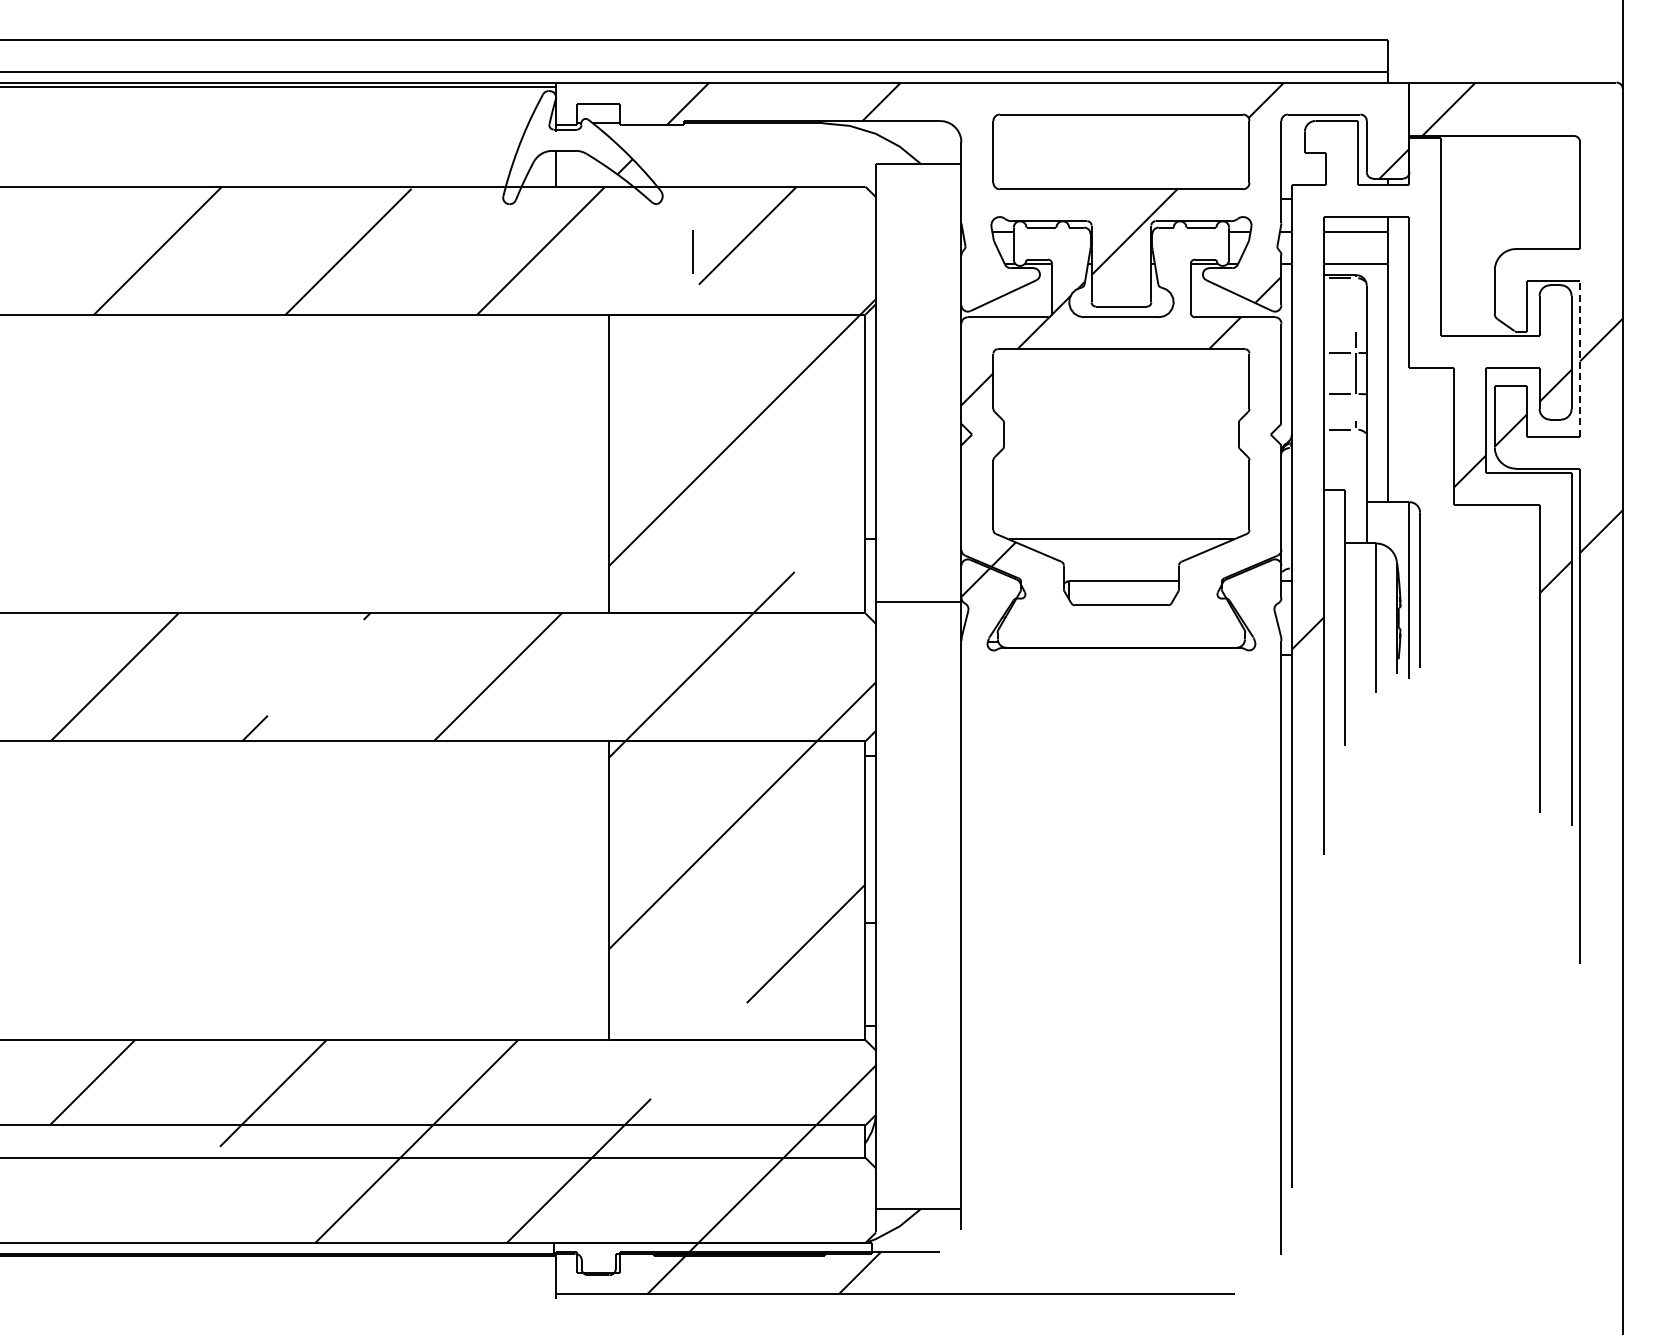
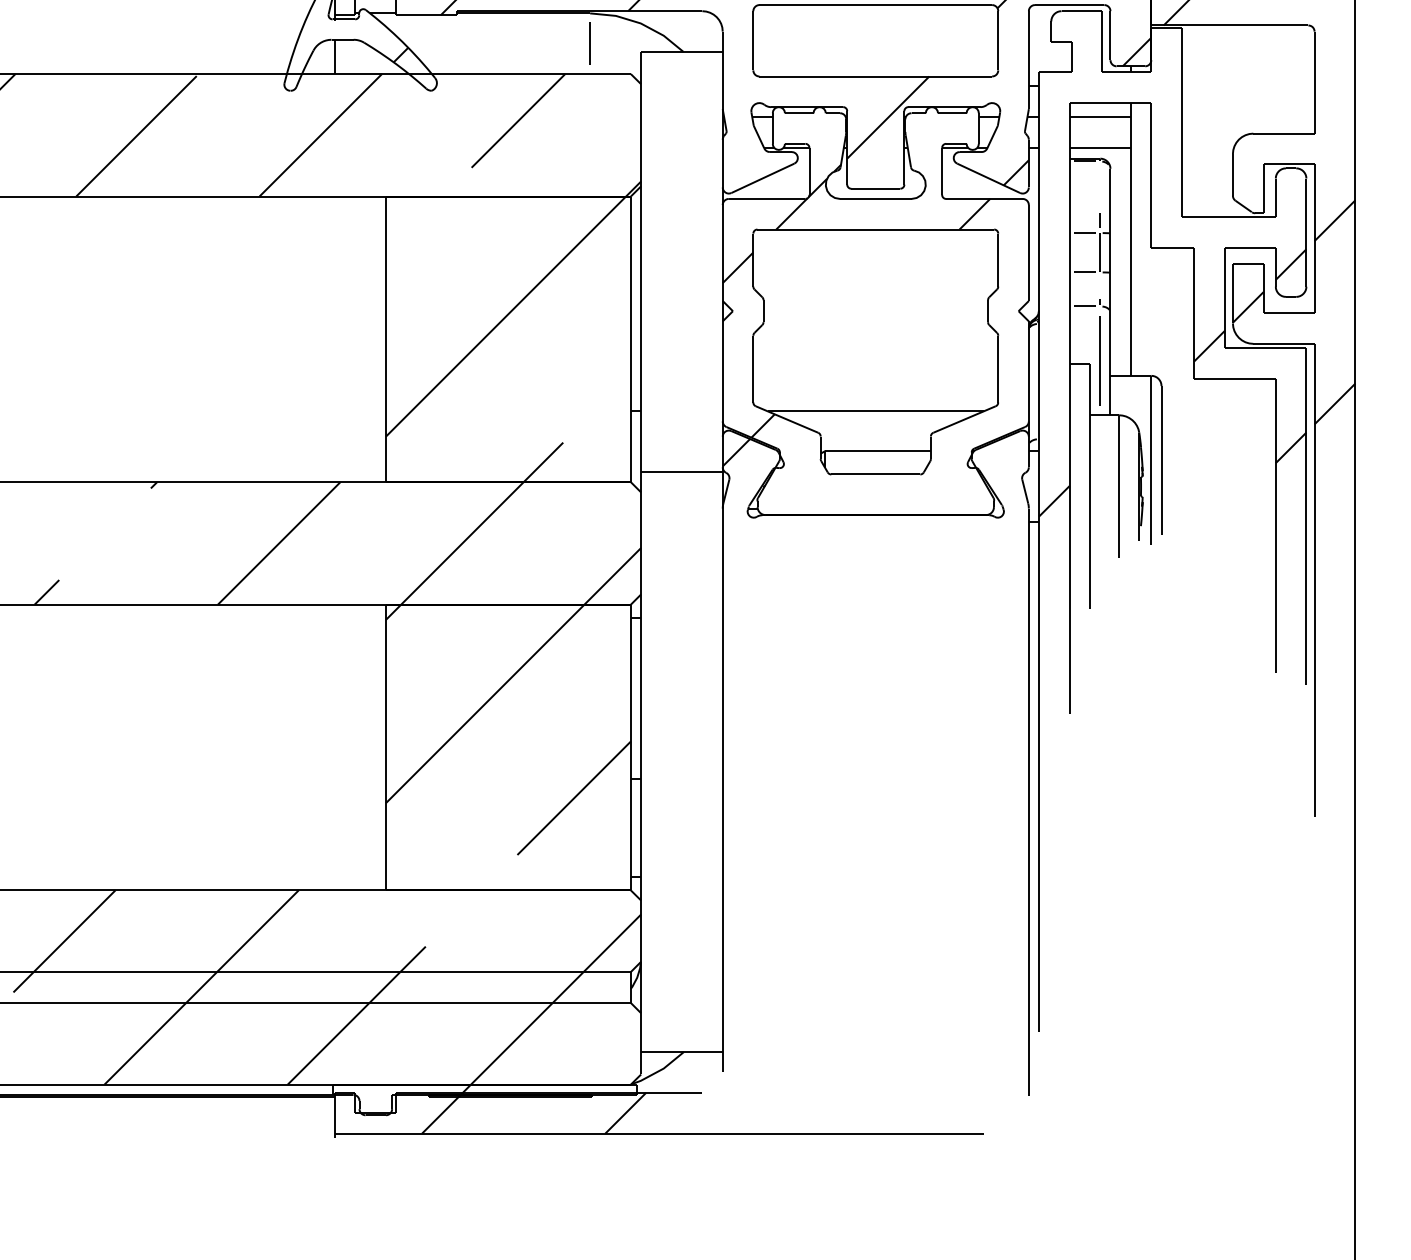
line: (692, 251) -> (589, 43), moved
line: (1580, 358) -> (1314, 238), dashed -> solid
line: (1355, 485) -> (1099, 359), added

